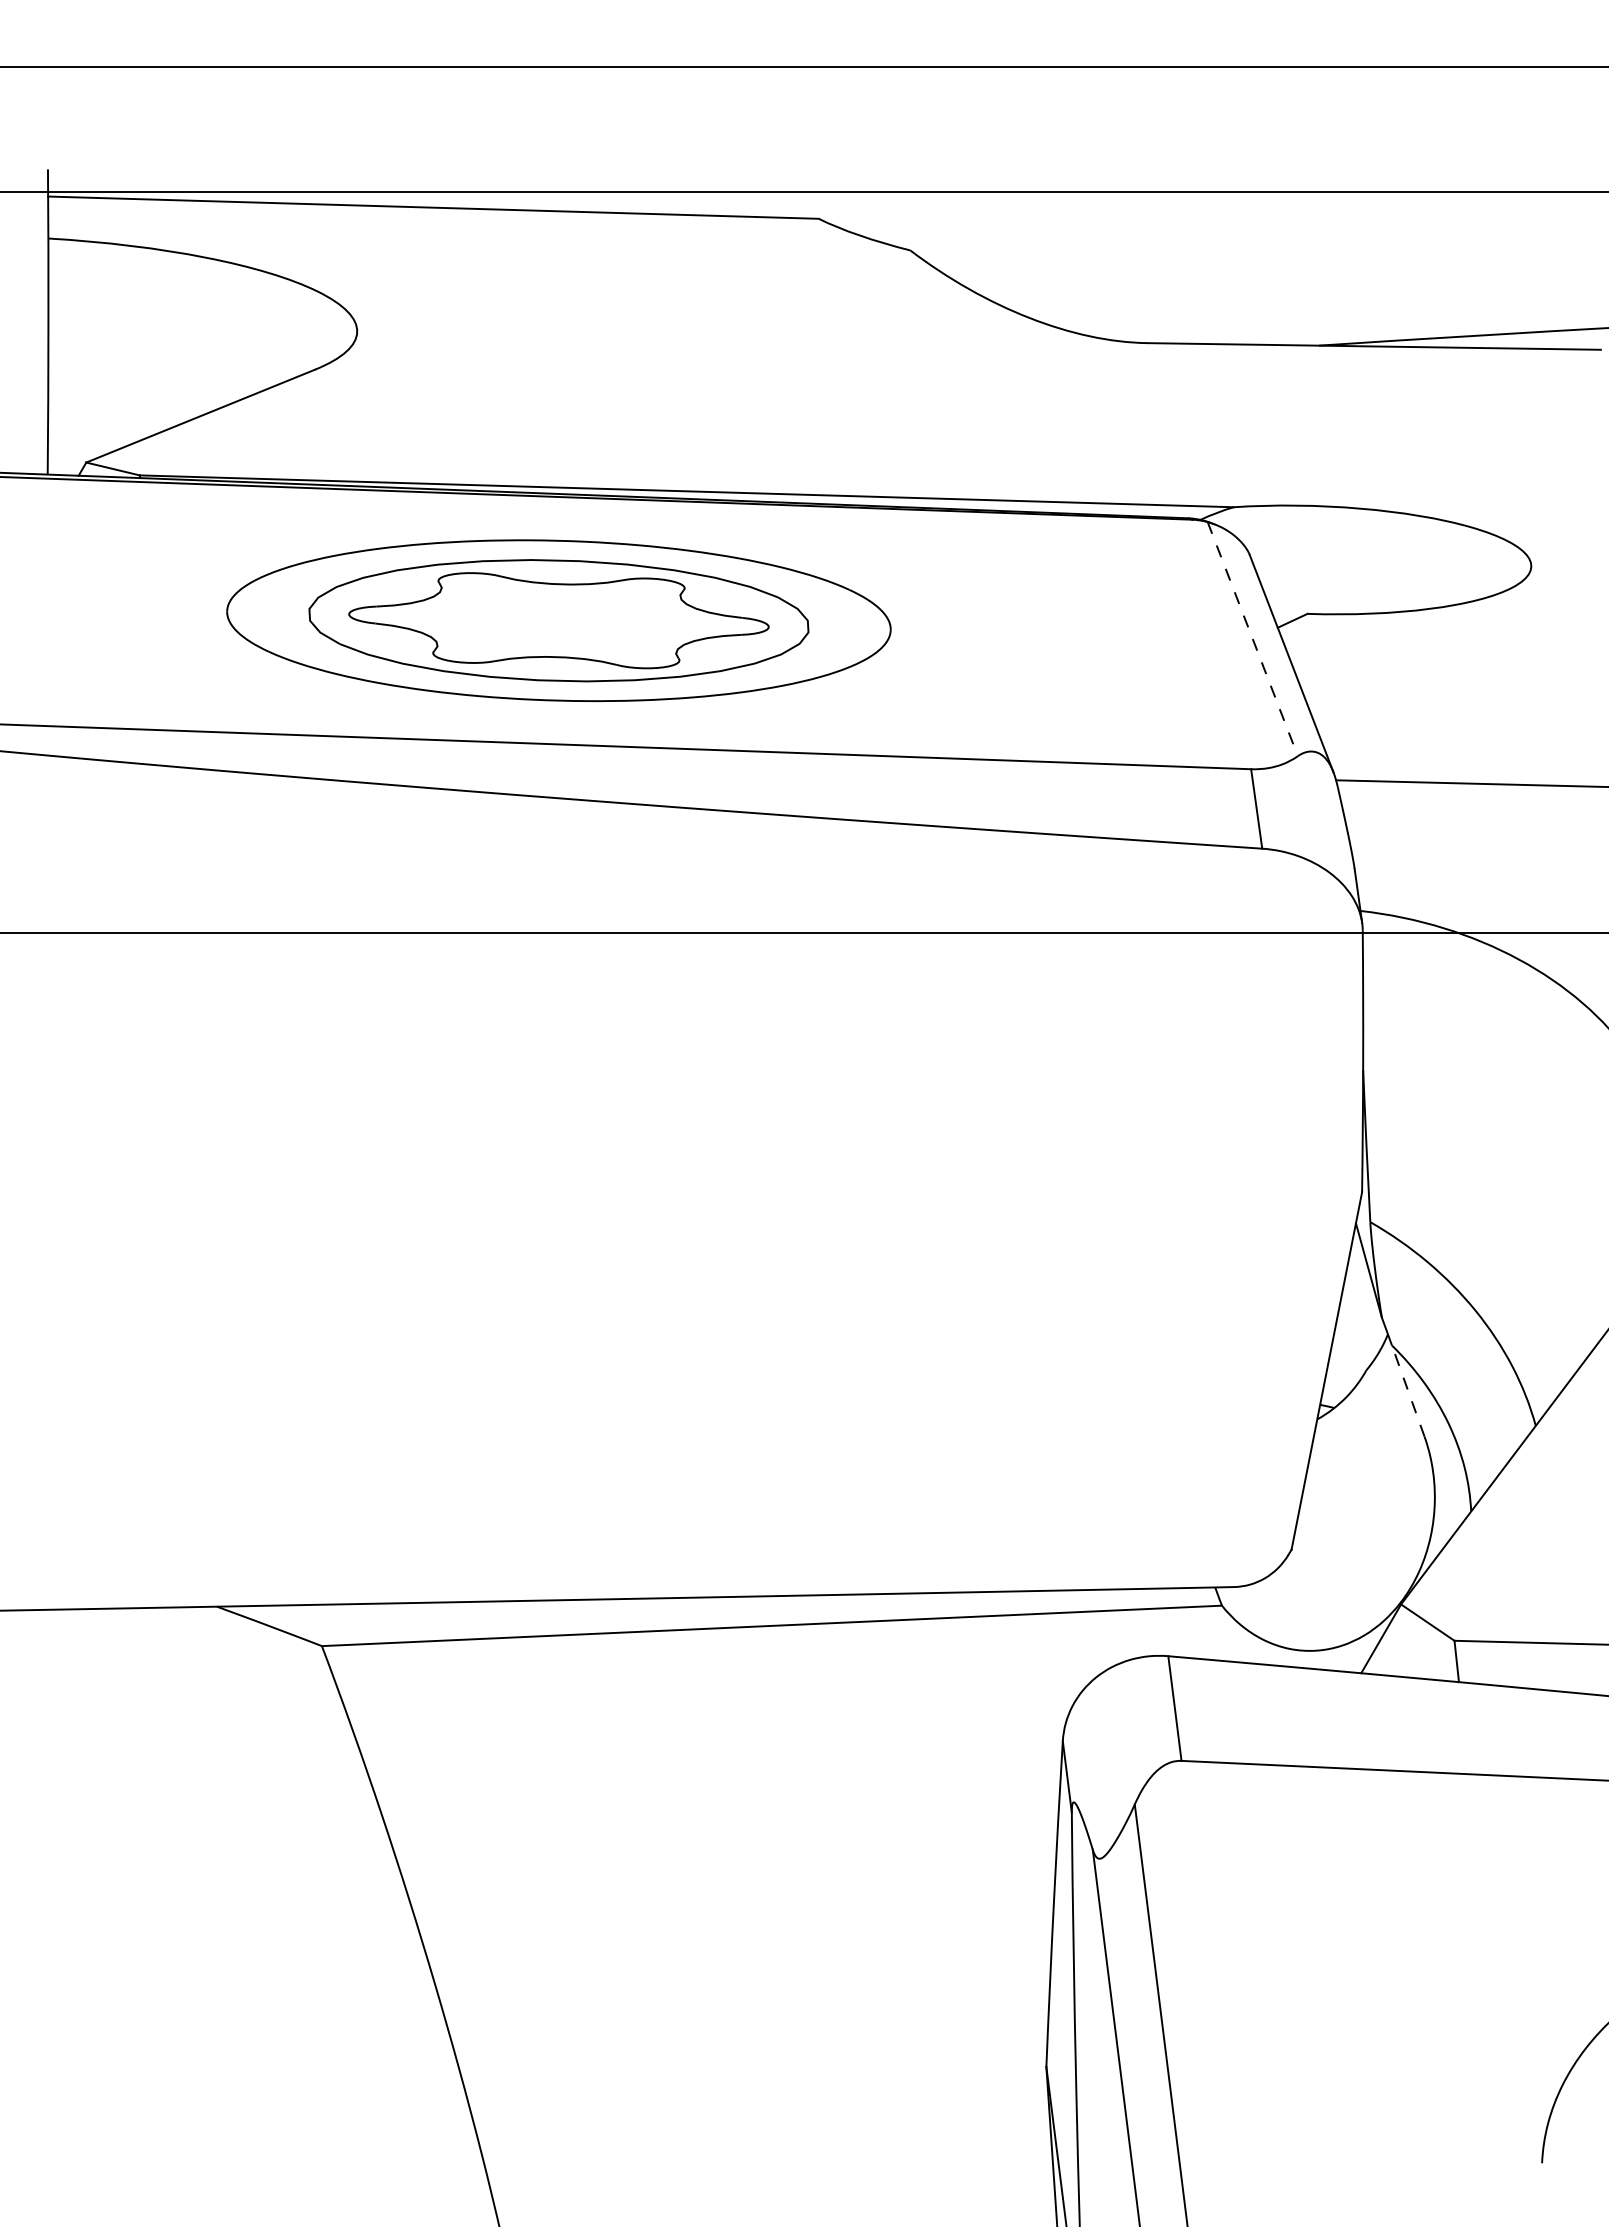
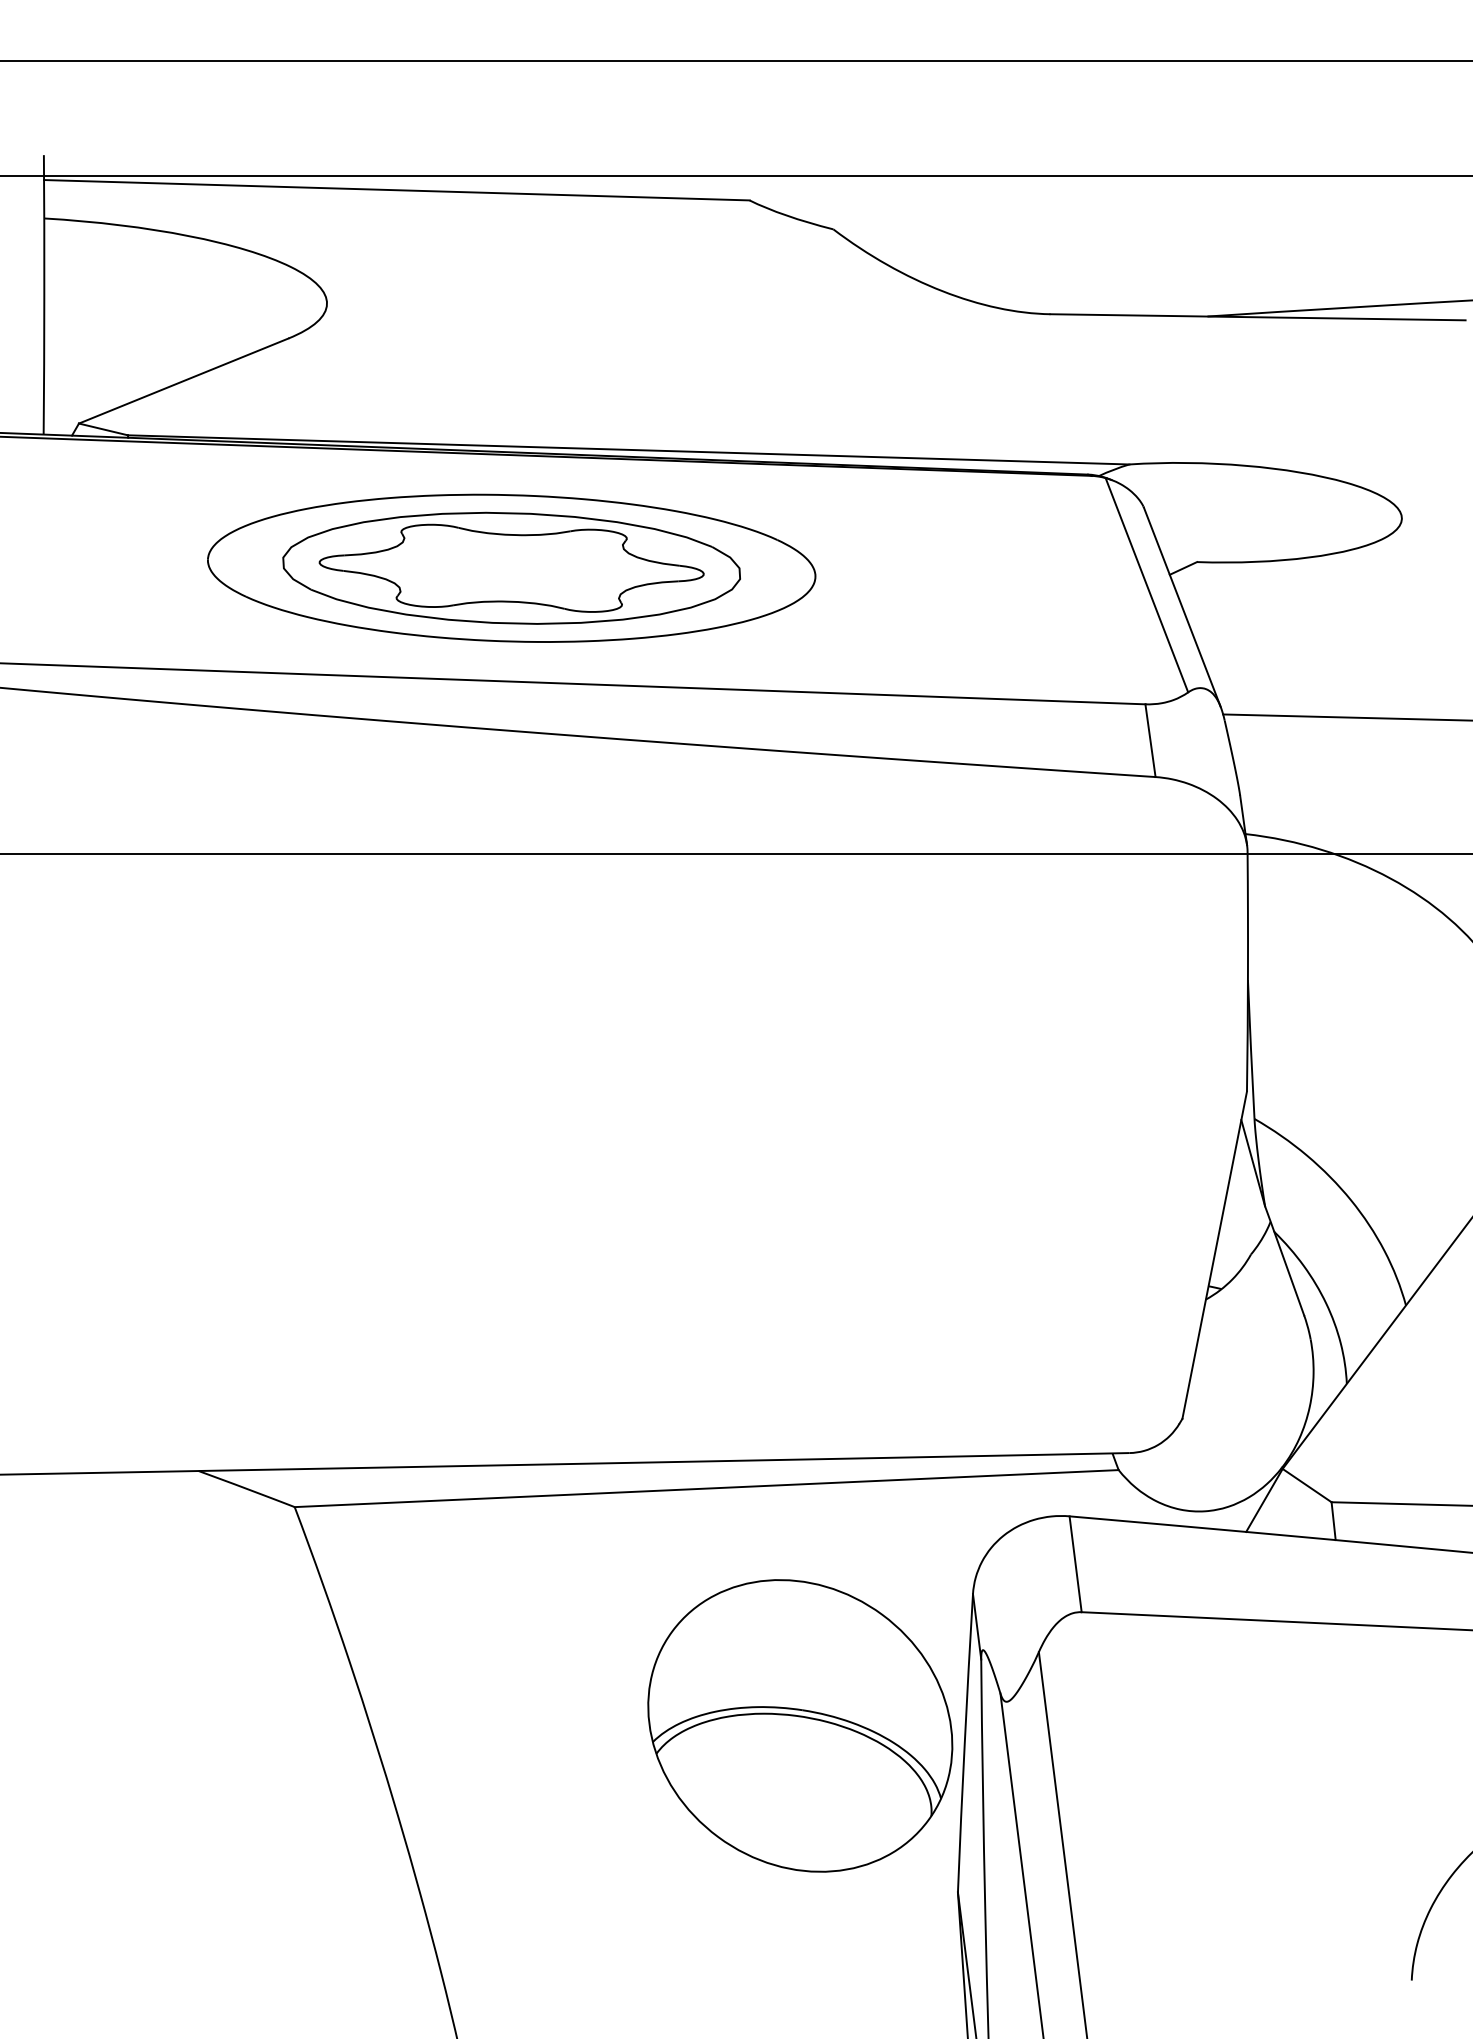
line: (1252, 639) -> (1146, 585), dashed -> solid
line: (1408, 1390) -> (1289, 1273), dashed -> solid
part: (874, 1885) -> (800, 1726), added

